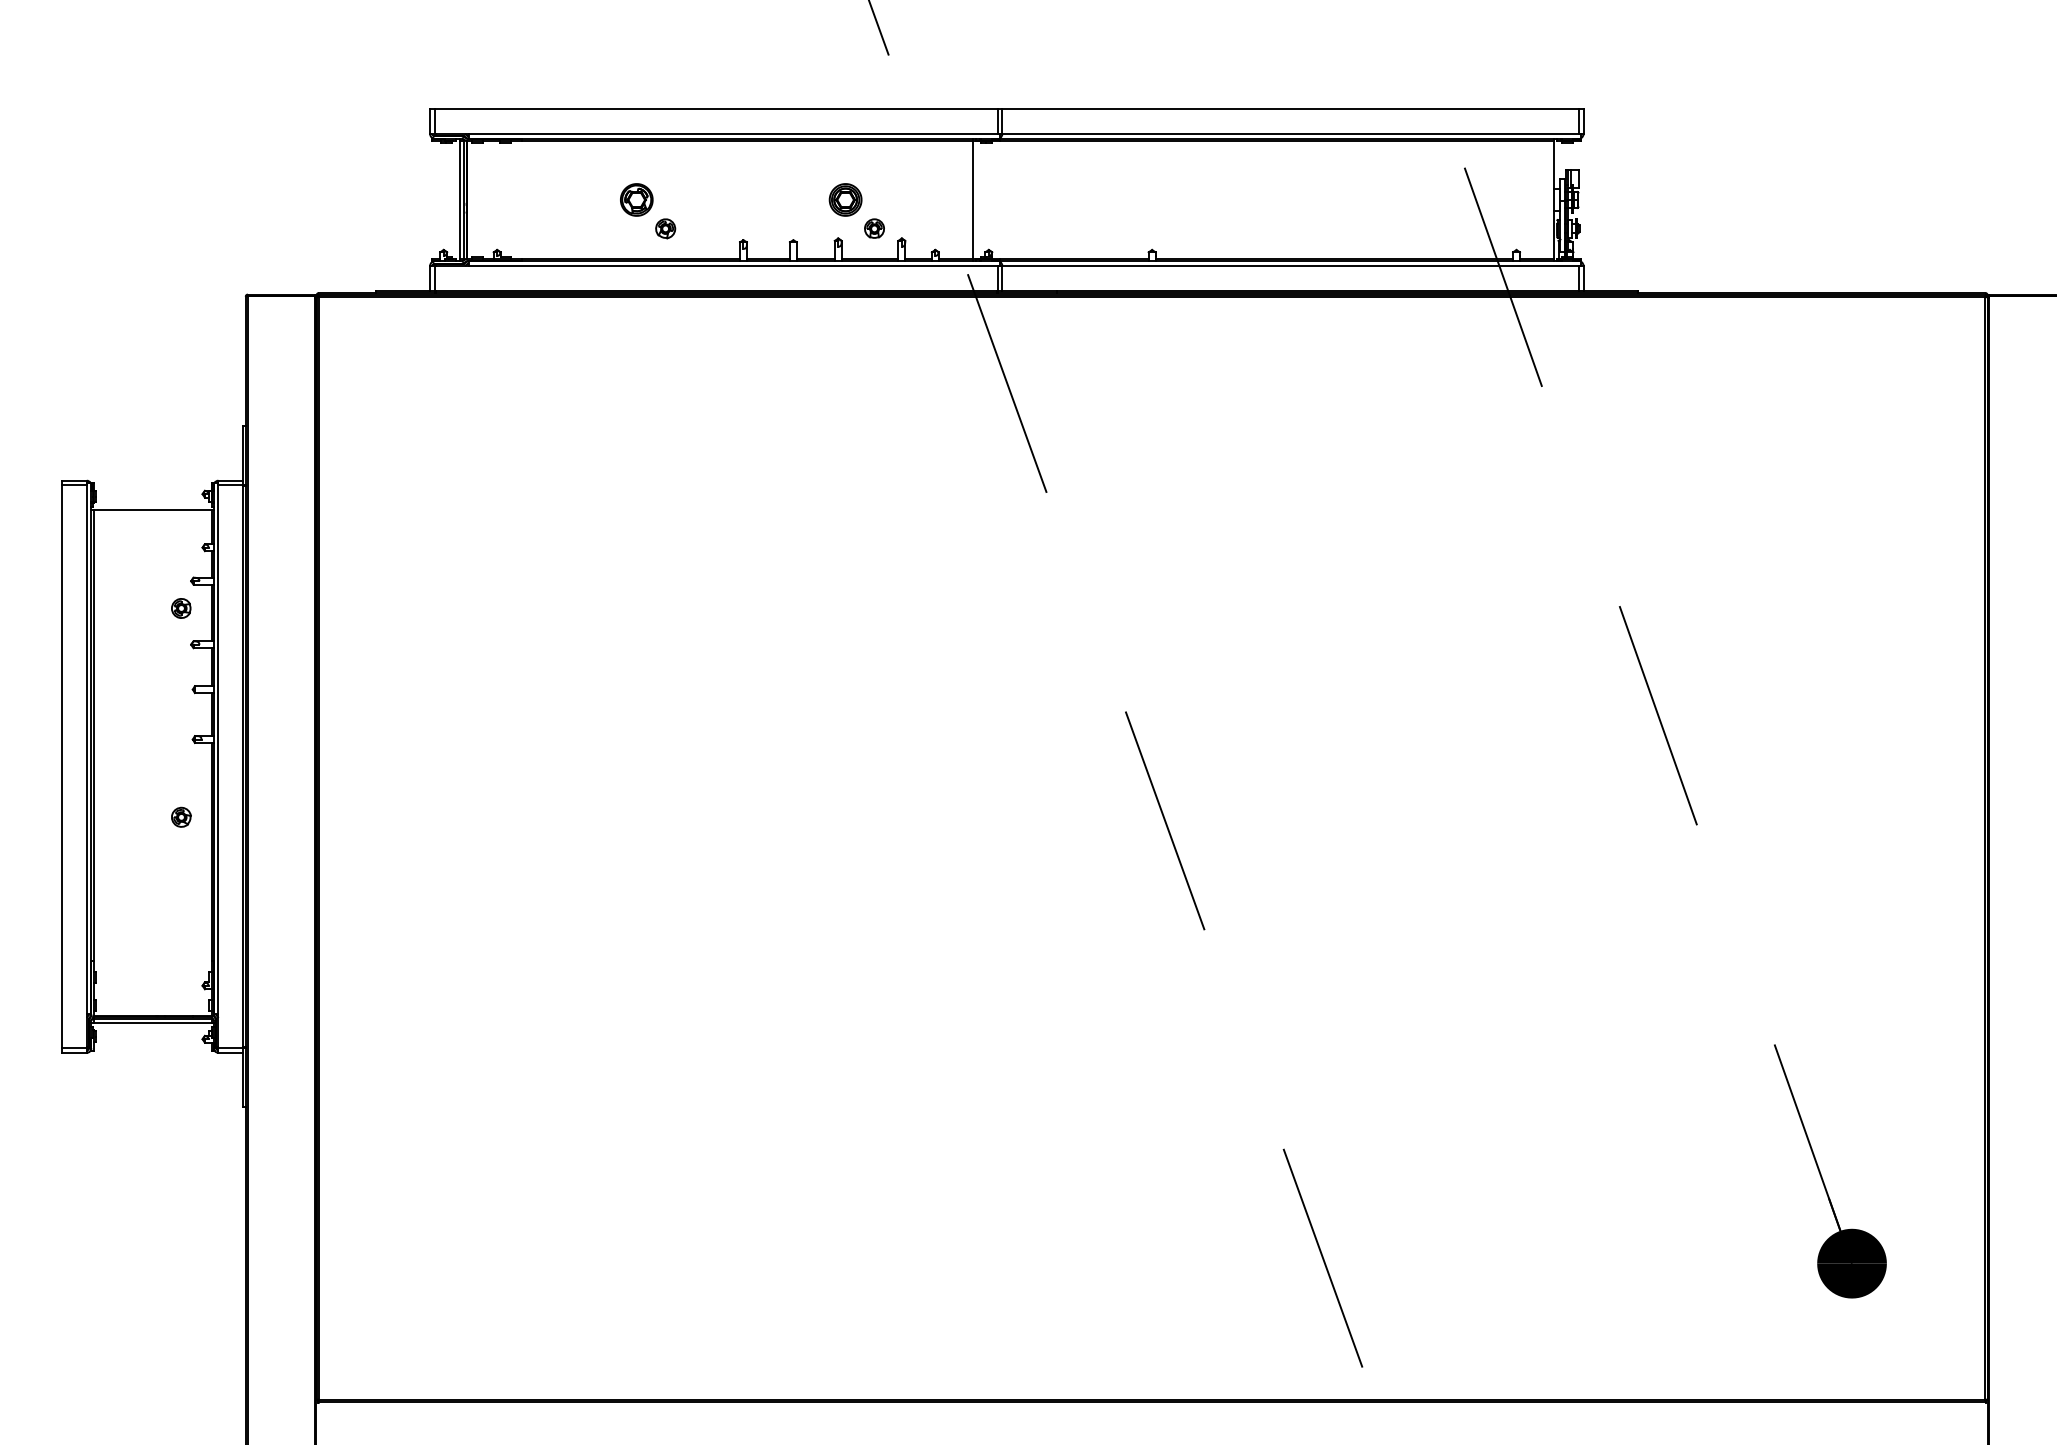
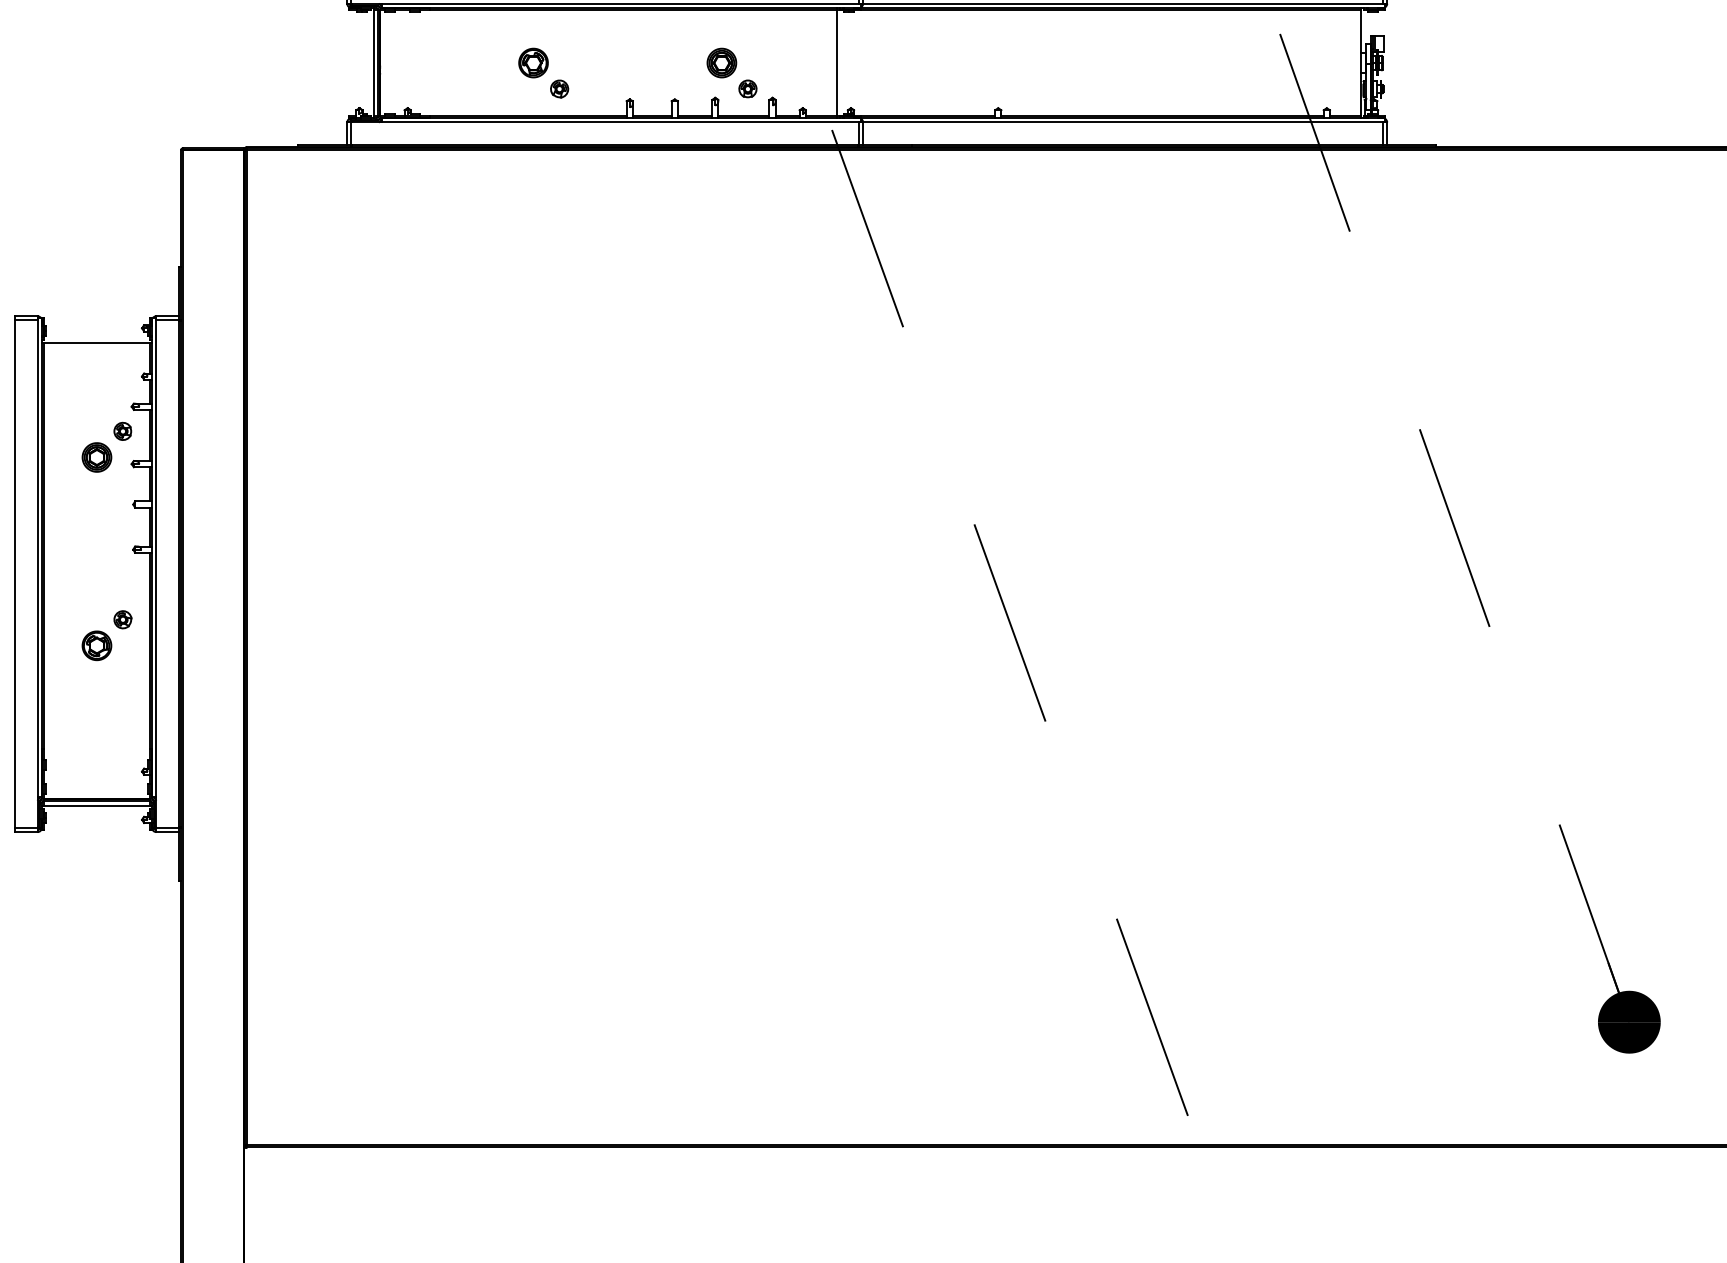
part: (152, 637) -> (96, 457), added
part: (152, 845) -> (96, 645), added

